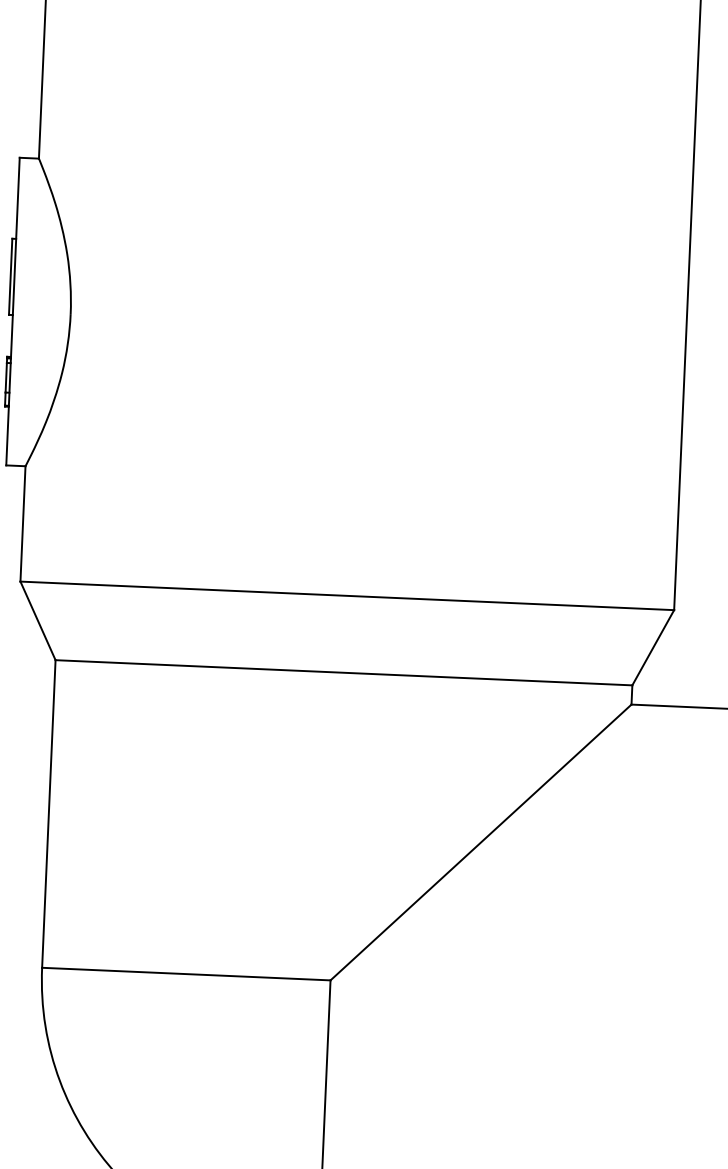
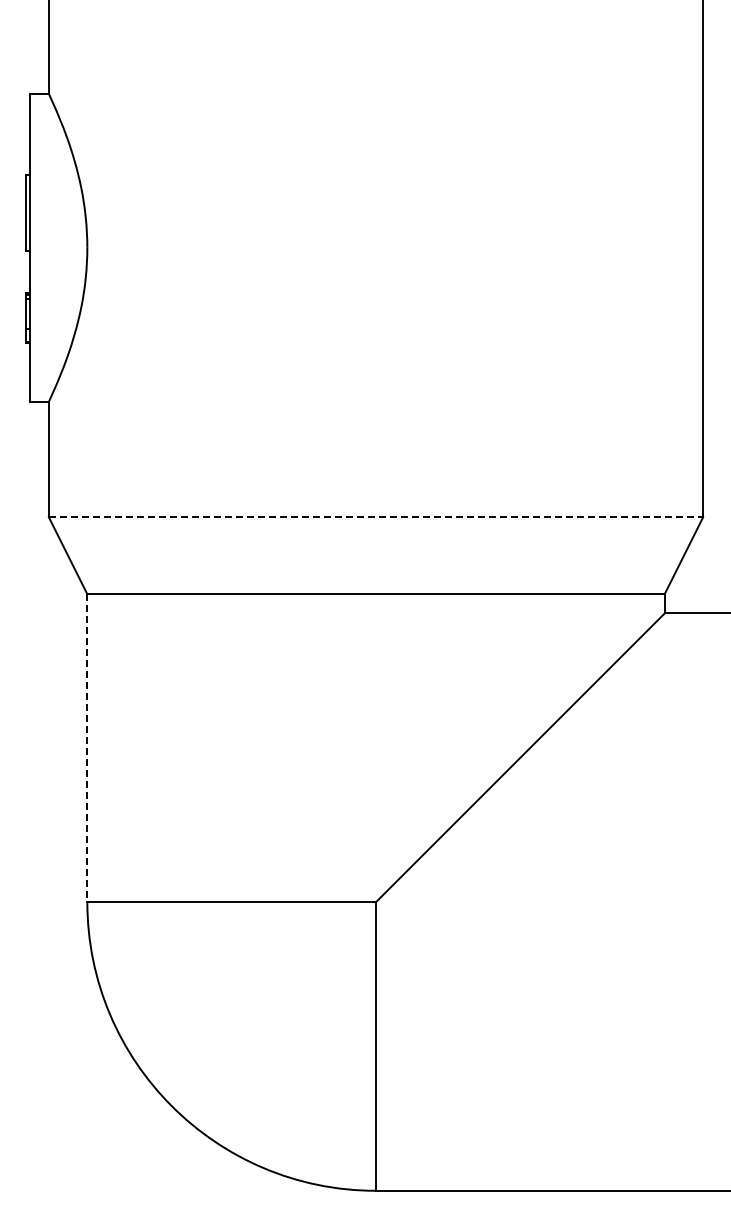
line: (347, 596) -> (376, 517), solid -> dashed
line: (48, 814) -> (87, 748), solid -> dashed

